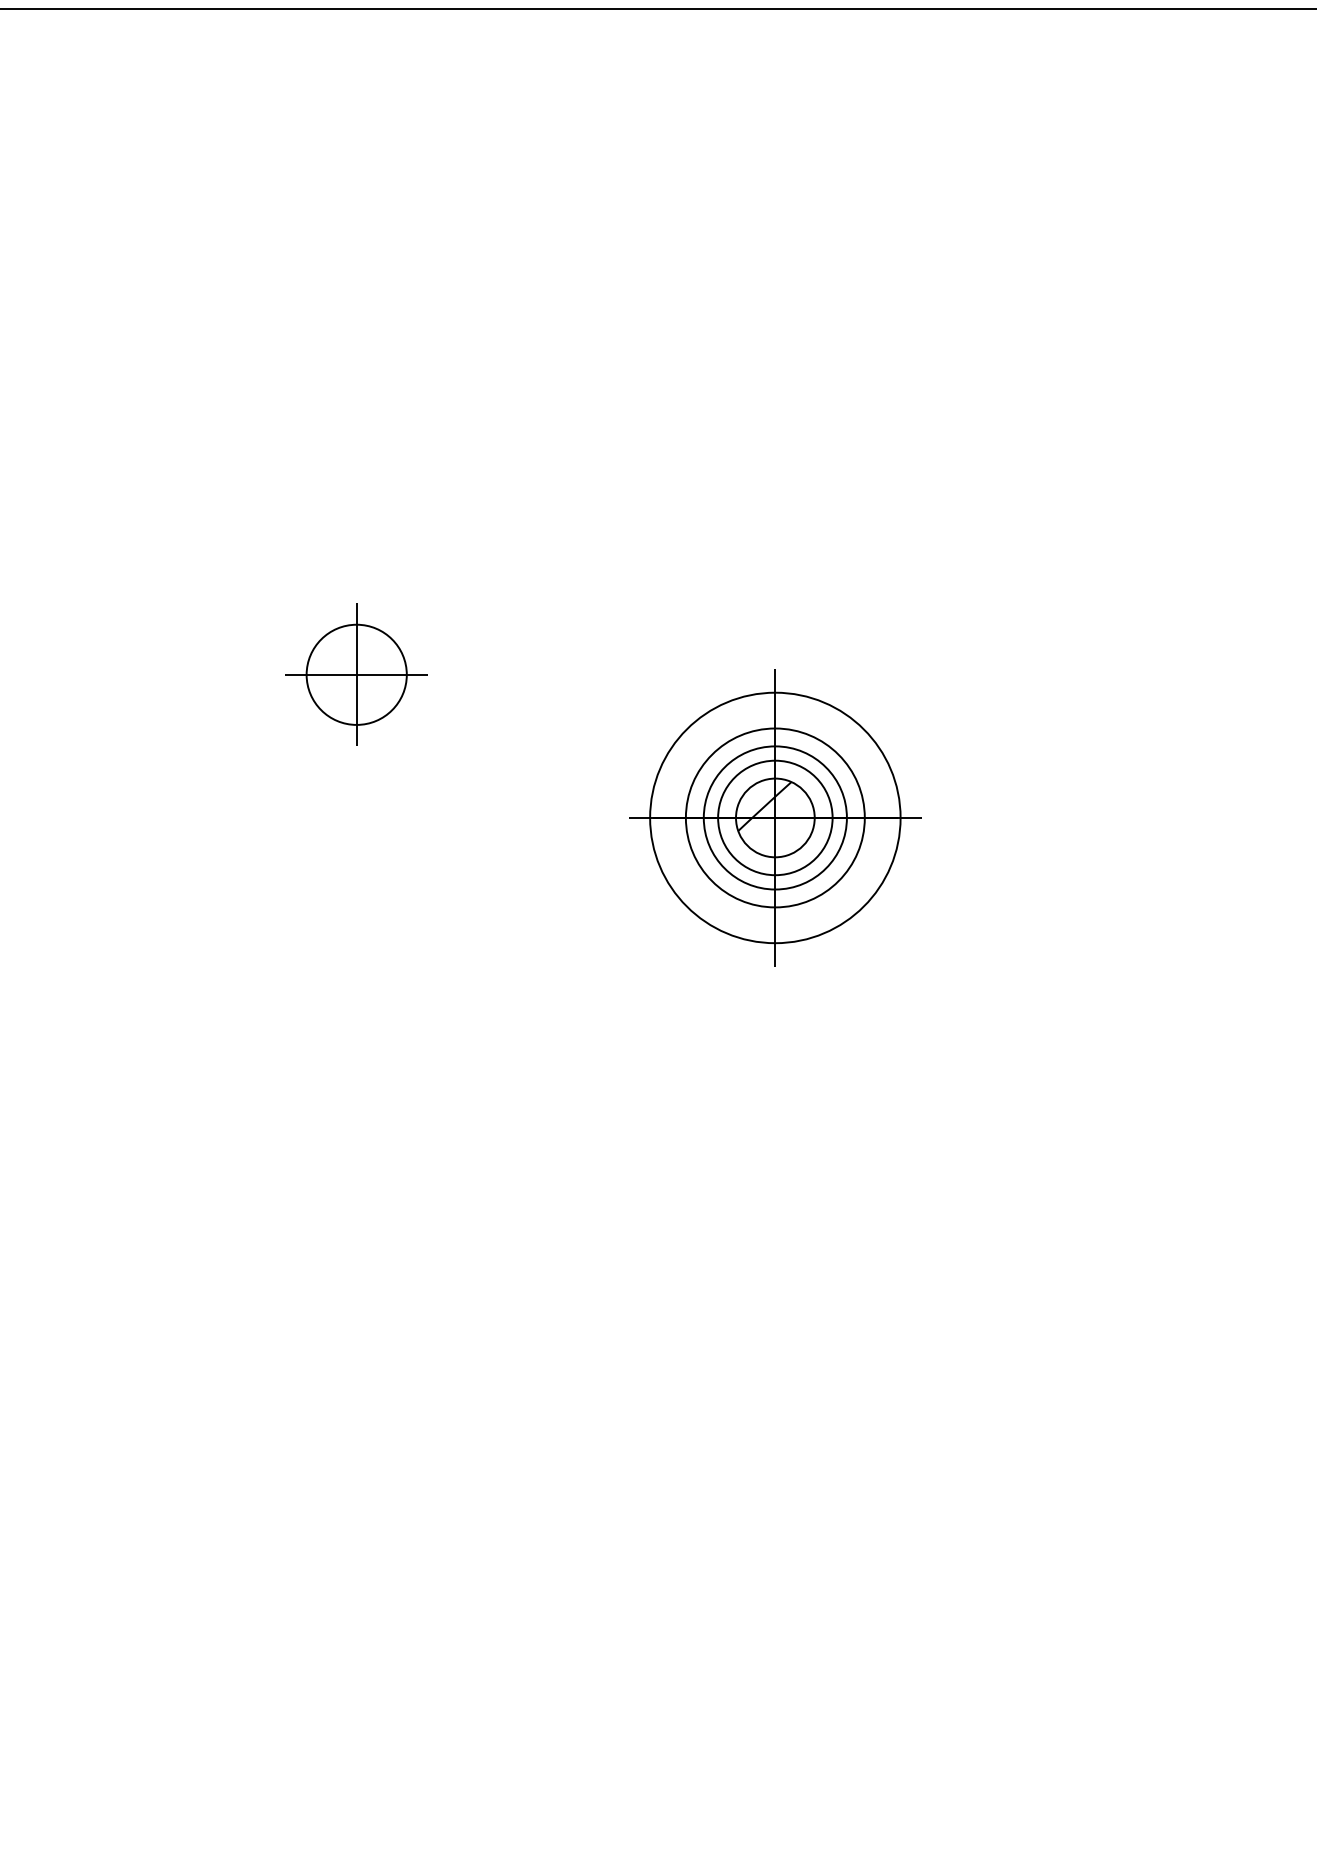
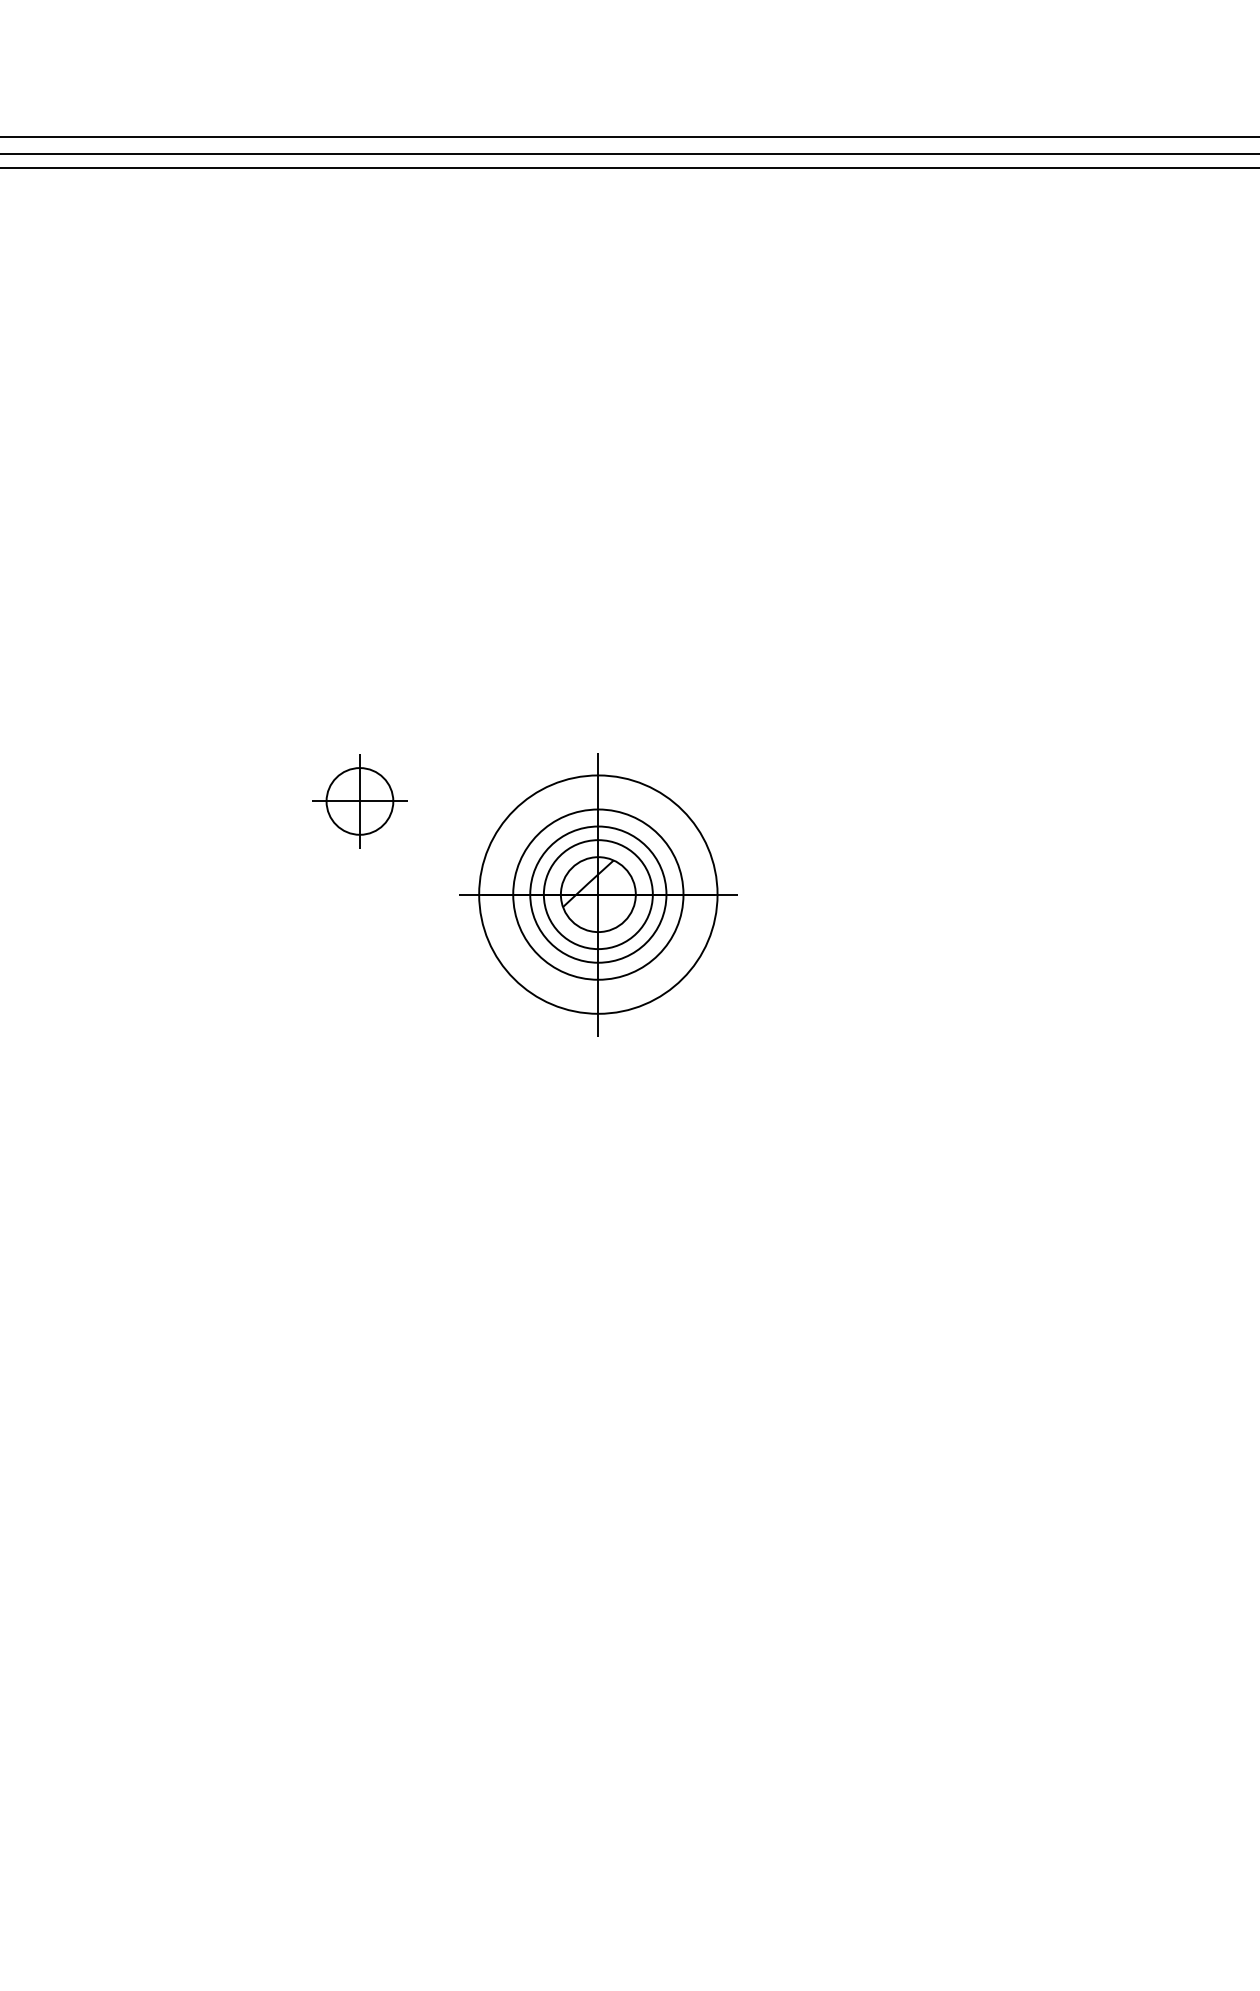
part: (356, 674) -> (359, 801), size x0.7
part: (775, 817) -> (598, 894), moved

